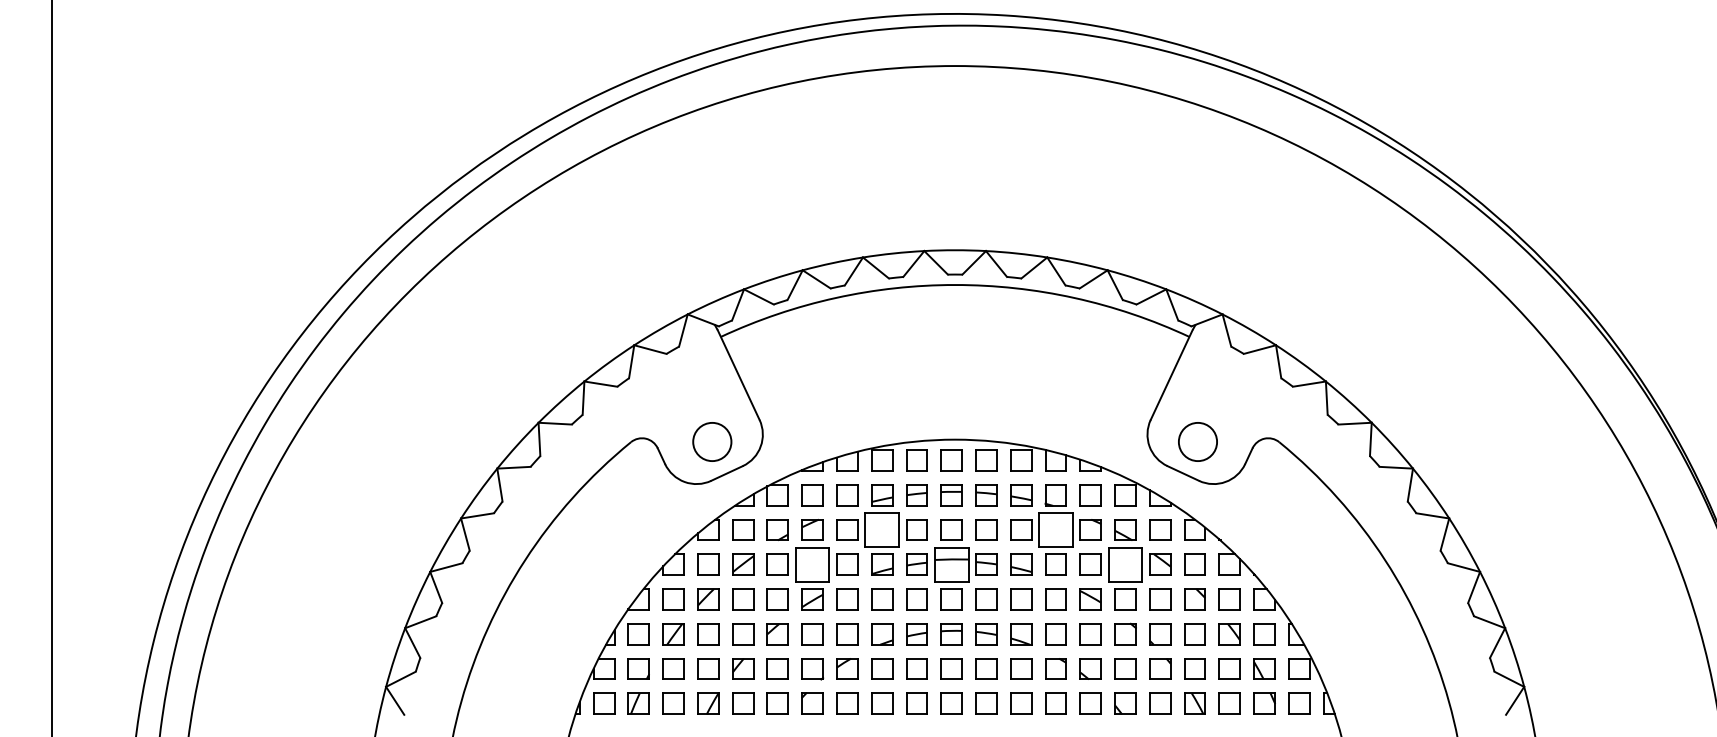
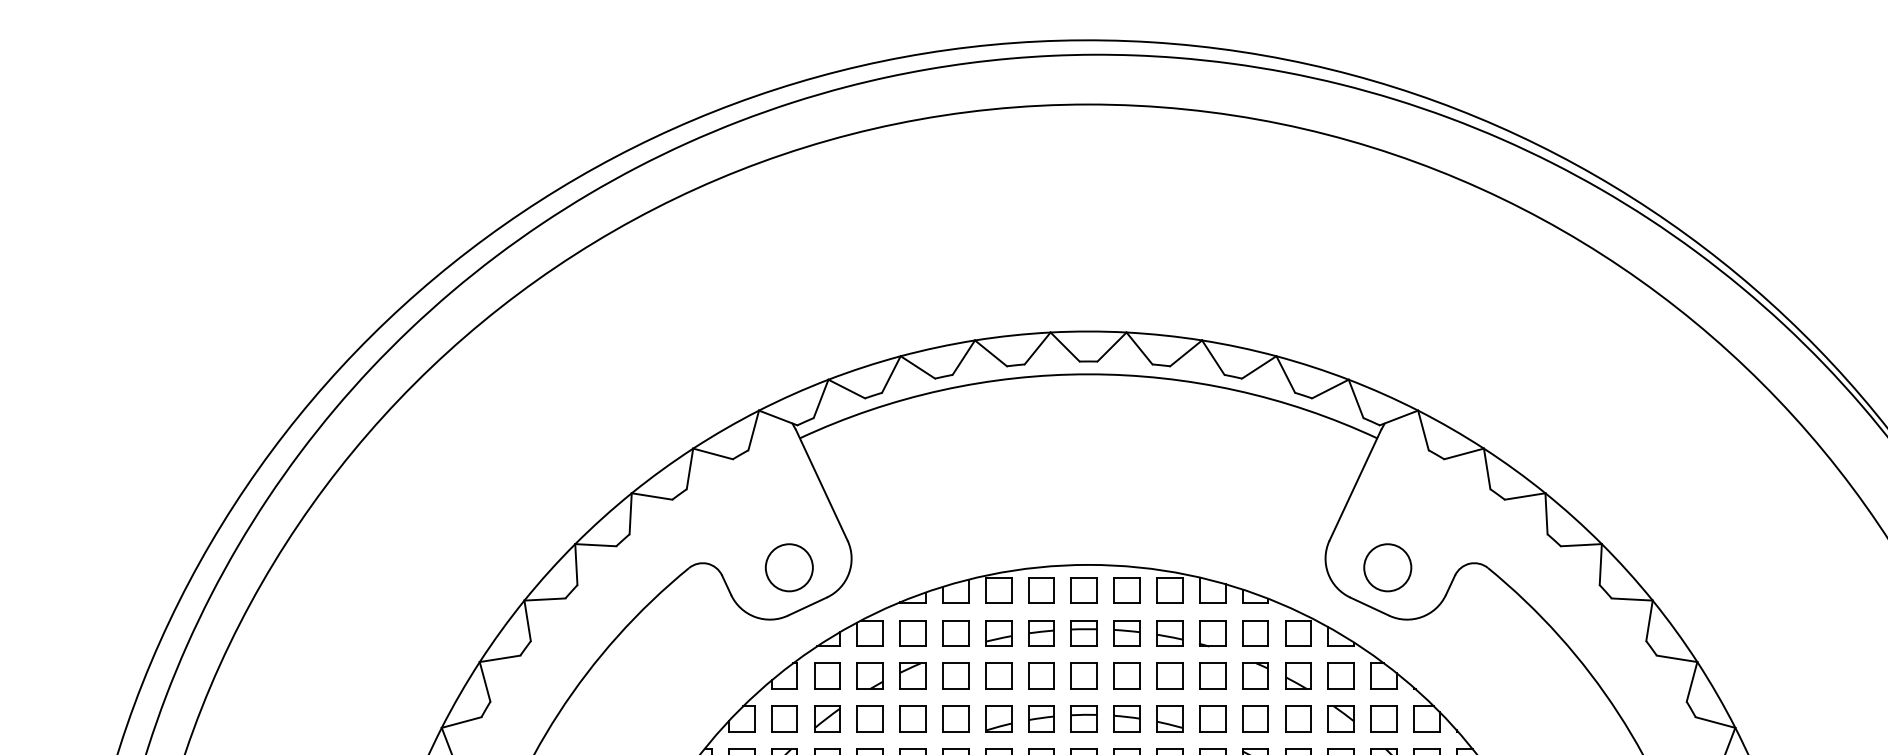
part: (882, 529) -> (999, 675), size x0.62
part: (1055, 529) -> (1212, 675), size x0.62
part: (812, 564) -> (912, 718), size x0.62
part: (951, 564) -> (1084, 718), size x0.62
part: (1125, 564) -> (1298, 718), size x0.62

